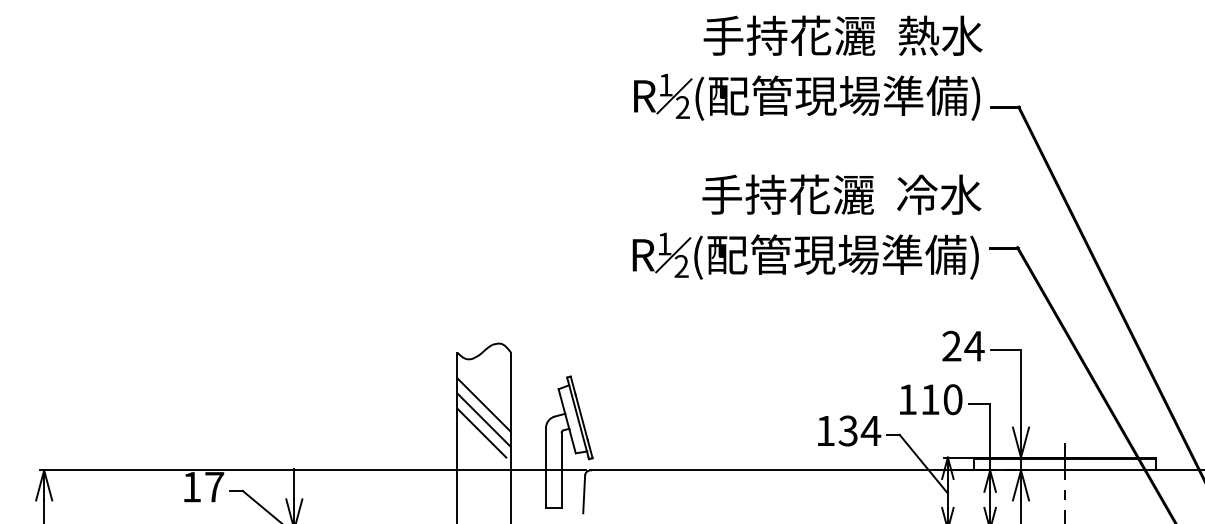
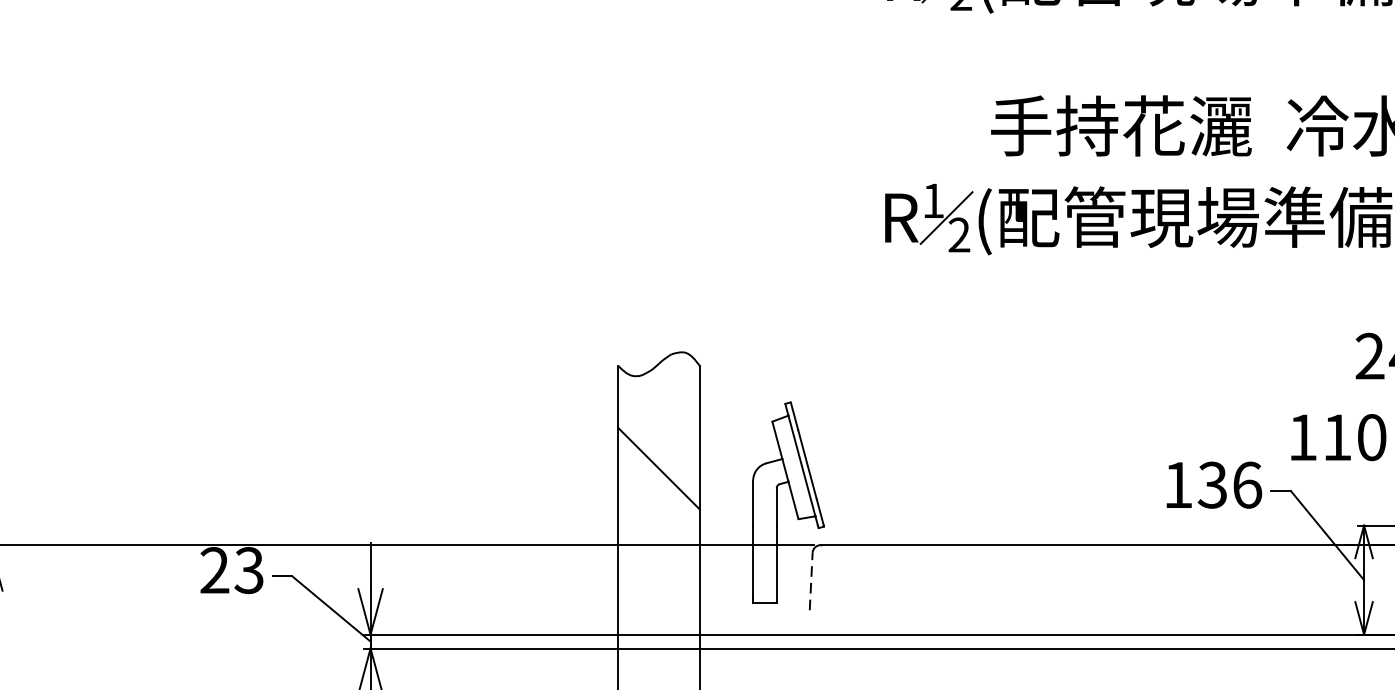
line: (483, 404) -> (658, 444), removed
text: (870, 430) -> (1246, 484), 134 -> 136
line: (481, 432) -> (655, 487), removed
text: (203, 486) -> (232, 569), 17 -> 23
line: (584, 494) -> (811, 581), solid -> dashed

